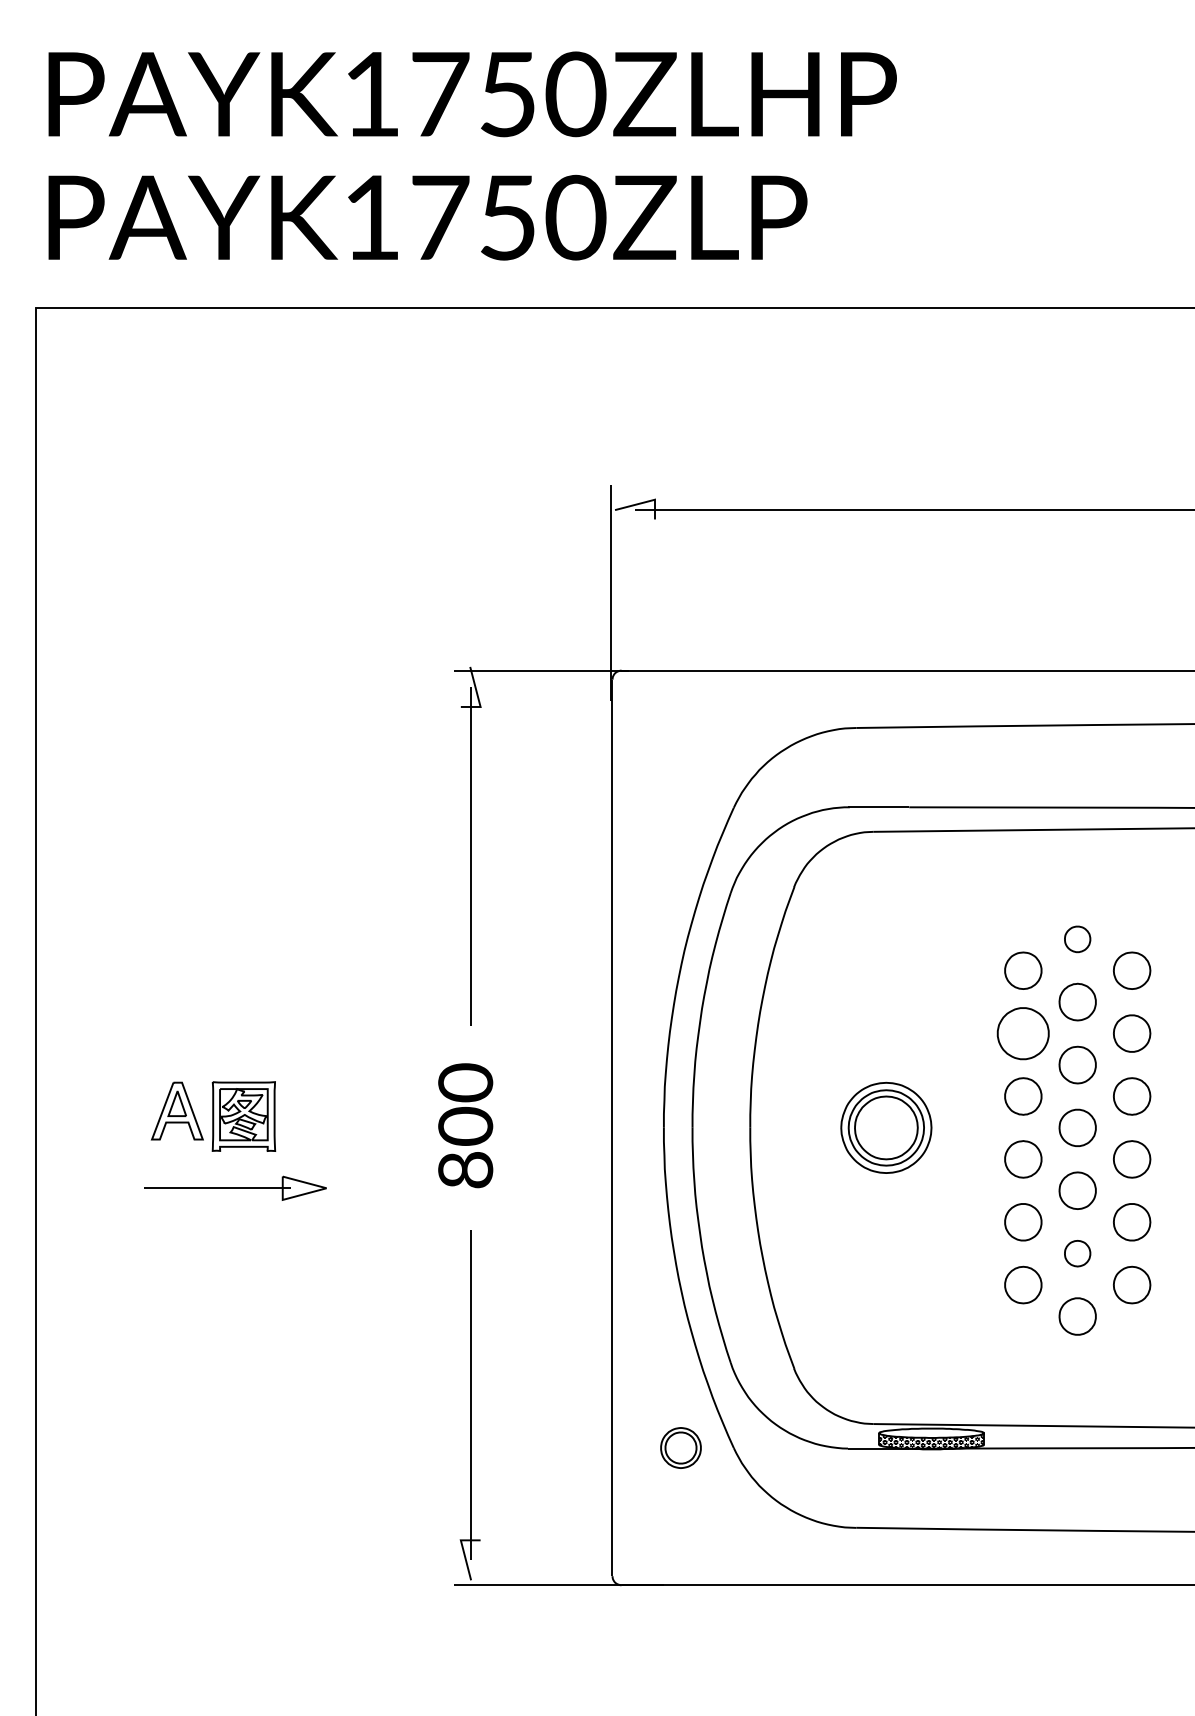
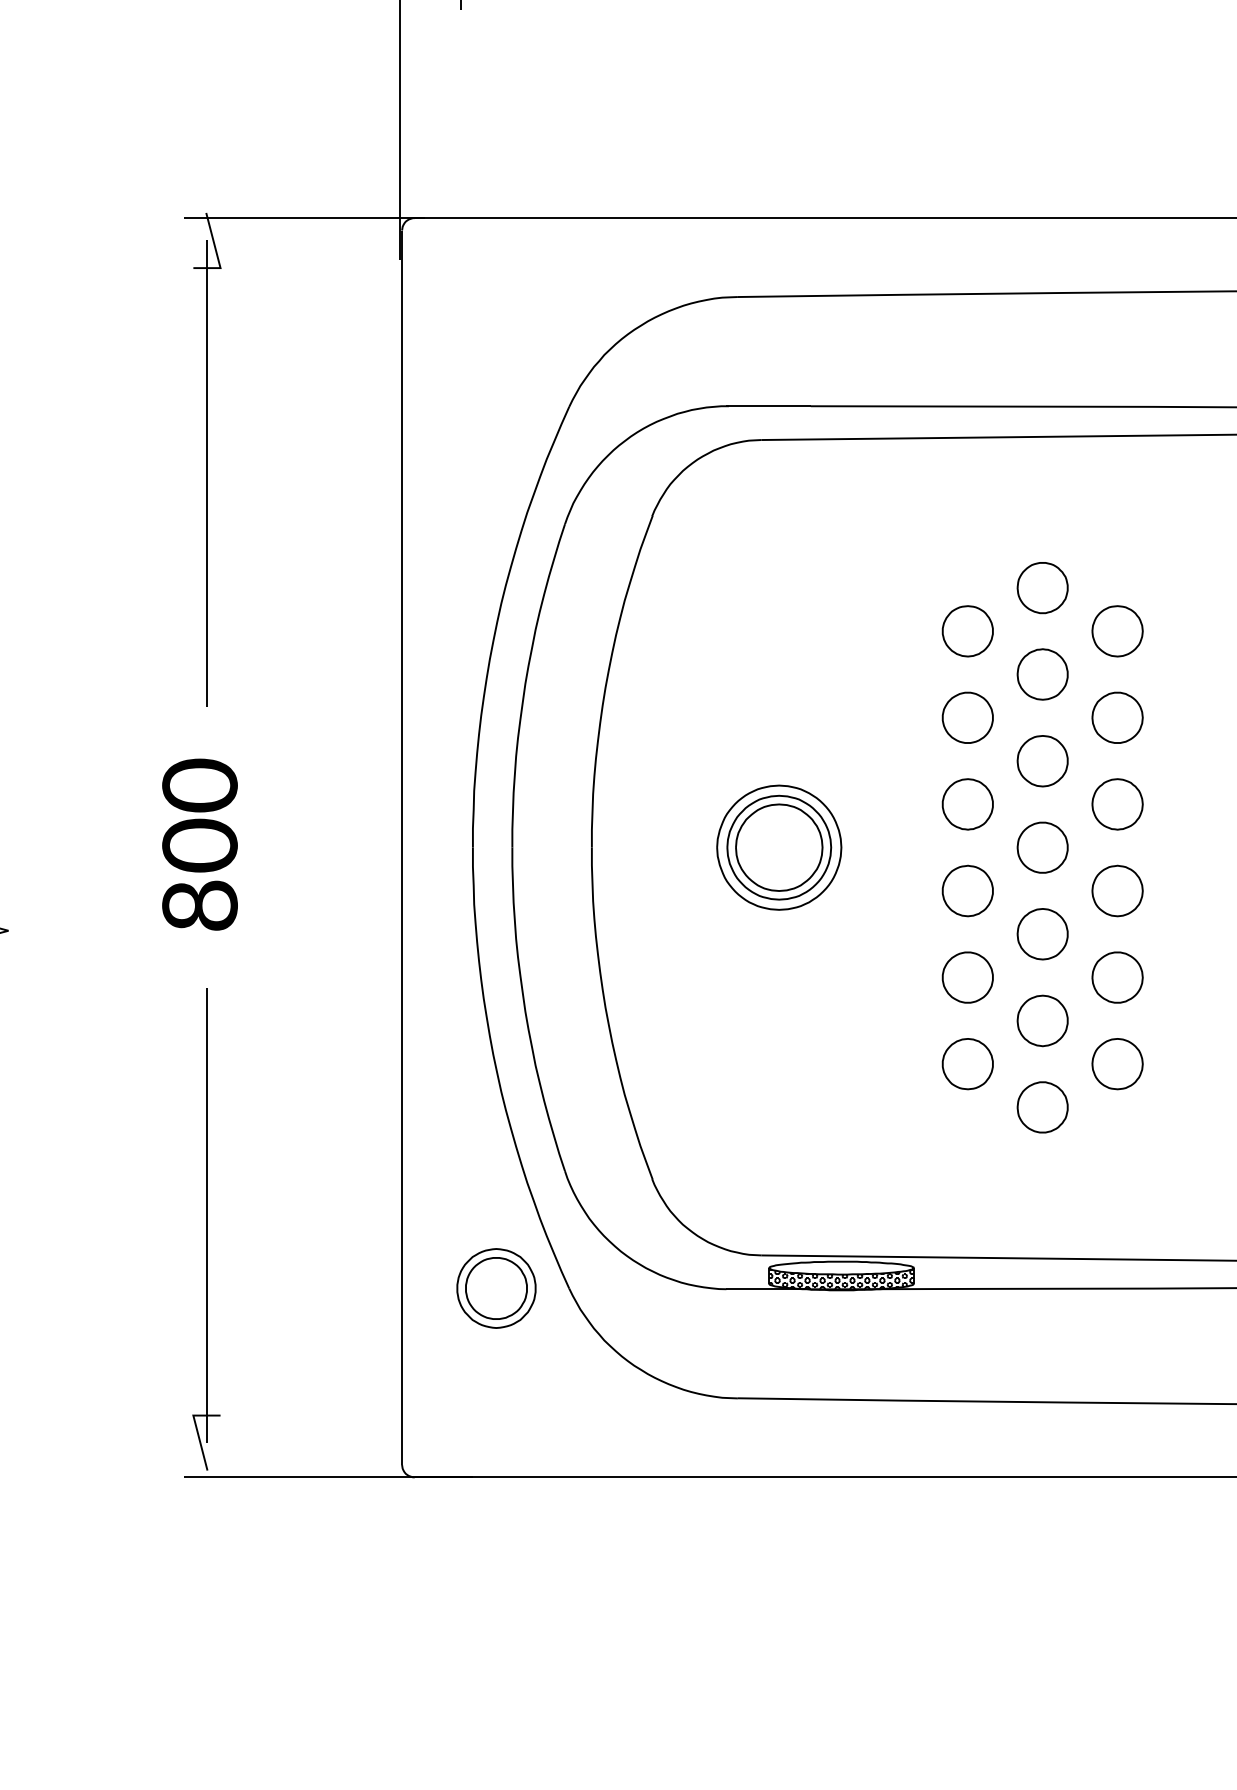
part: (1077, 939) -> (1042, 588), size x1.43
part: (1023, 1033) -> (968, 717), size x0.71
part: (1077, 1253) -> (1042, 1020), size x1.43
part: (680, 1447) -> (495, 1287), size x1.43

